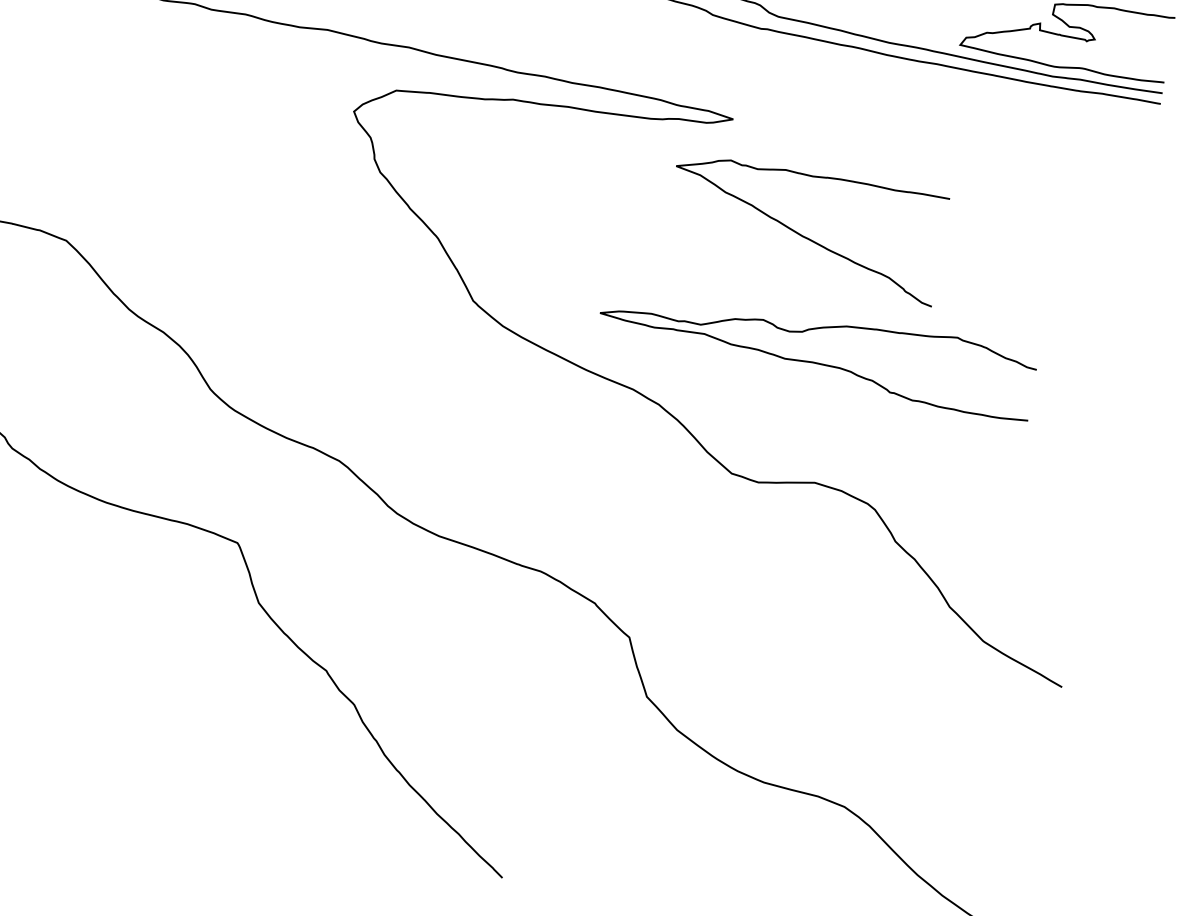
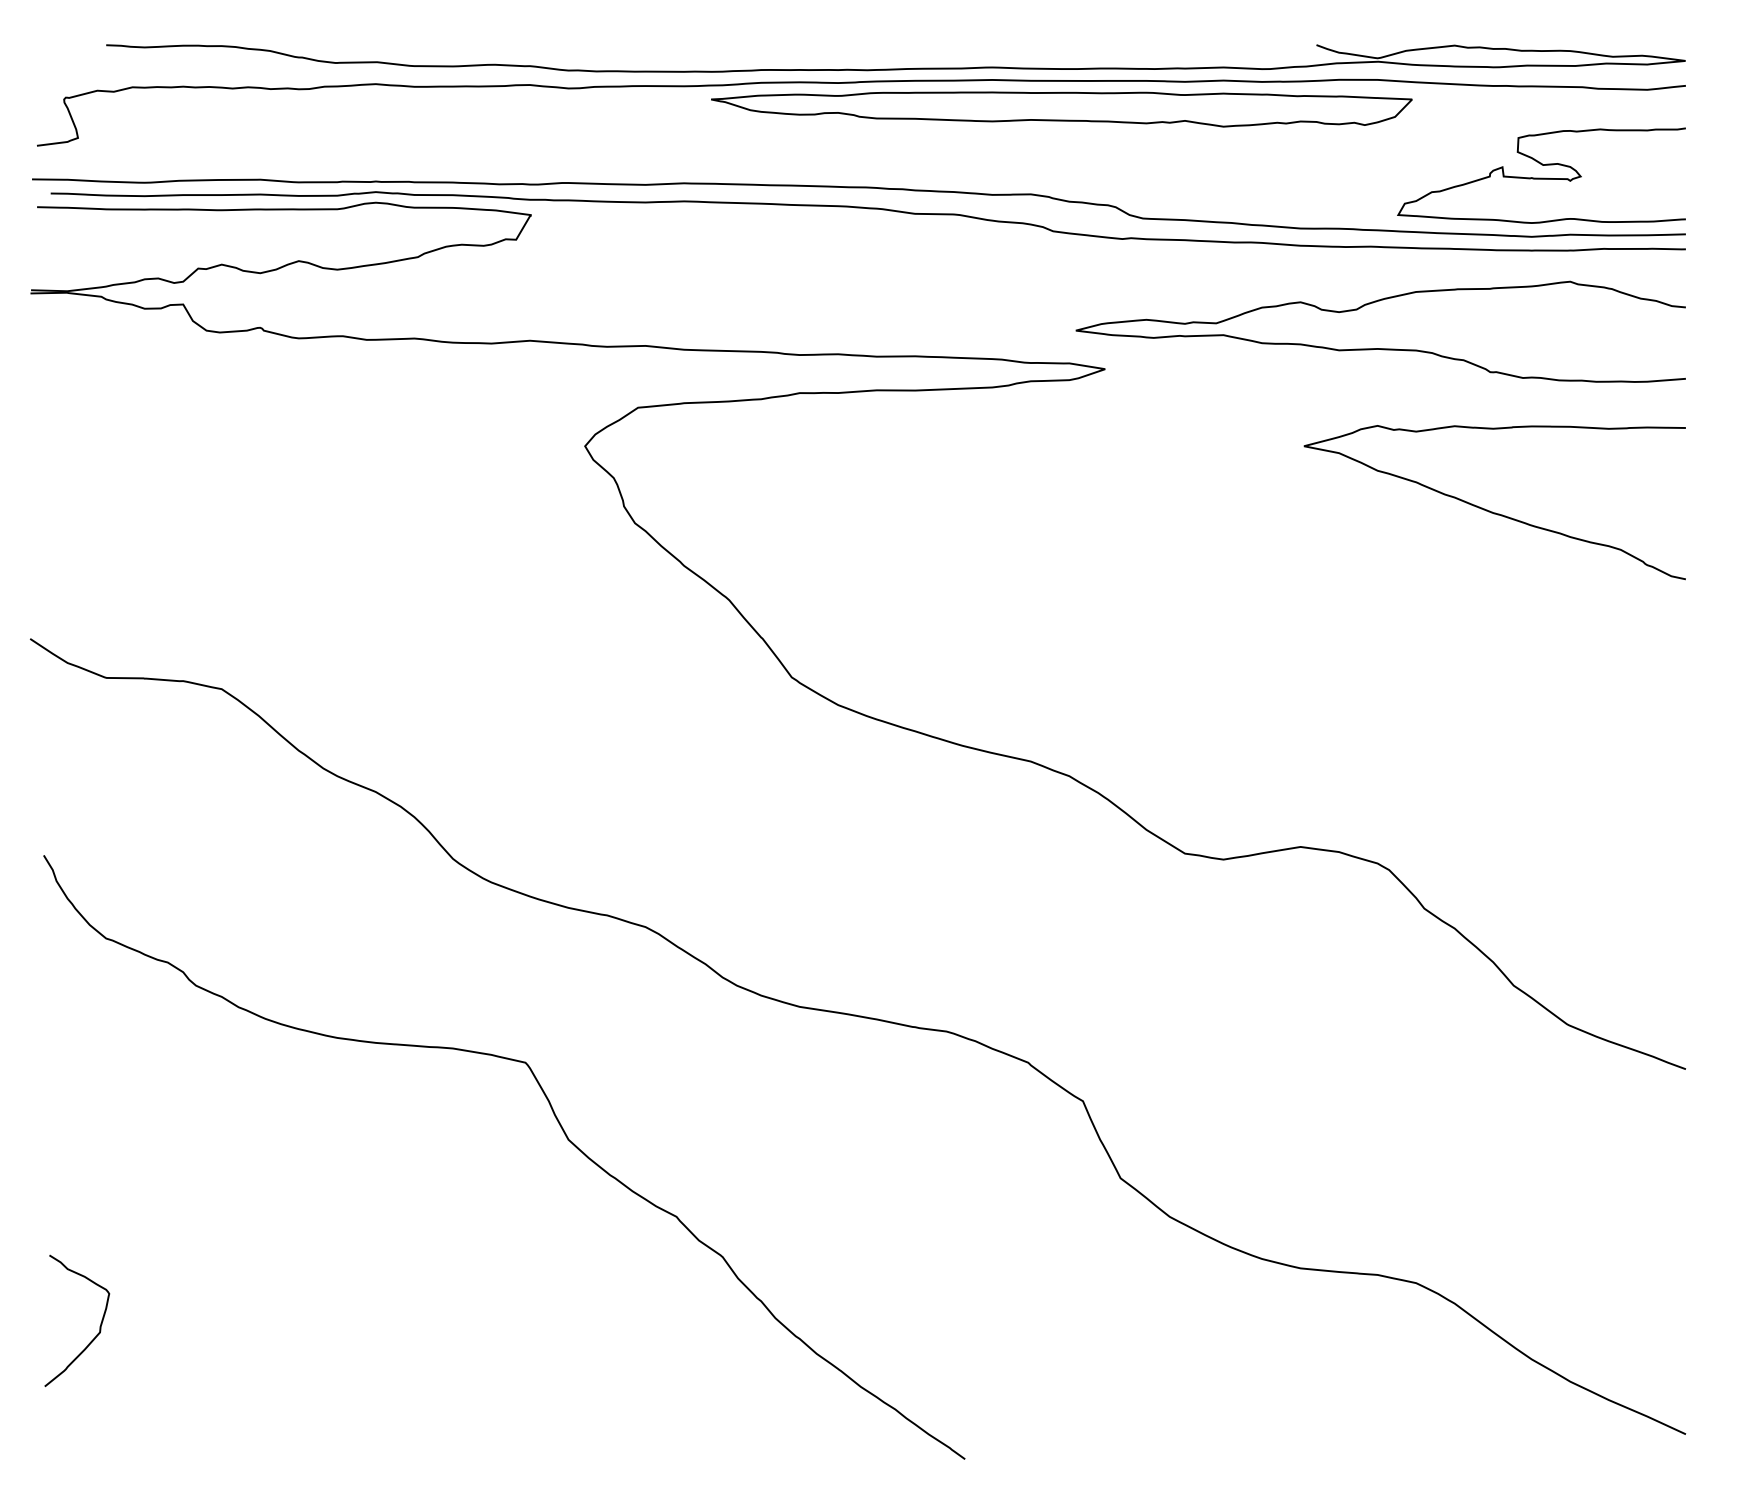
curve: (802, 235) -> (1492, 511), moved
curve: (814, 362) -> (1380, 348), moved

